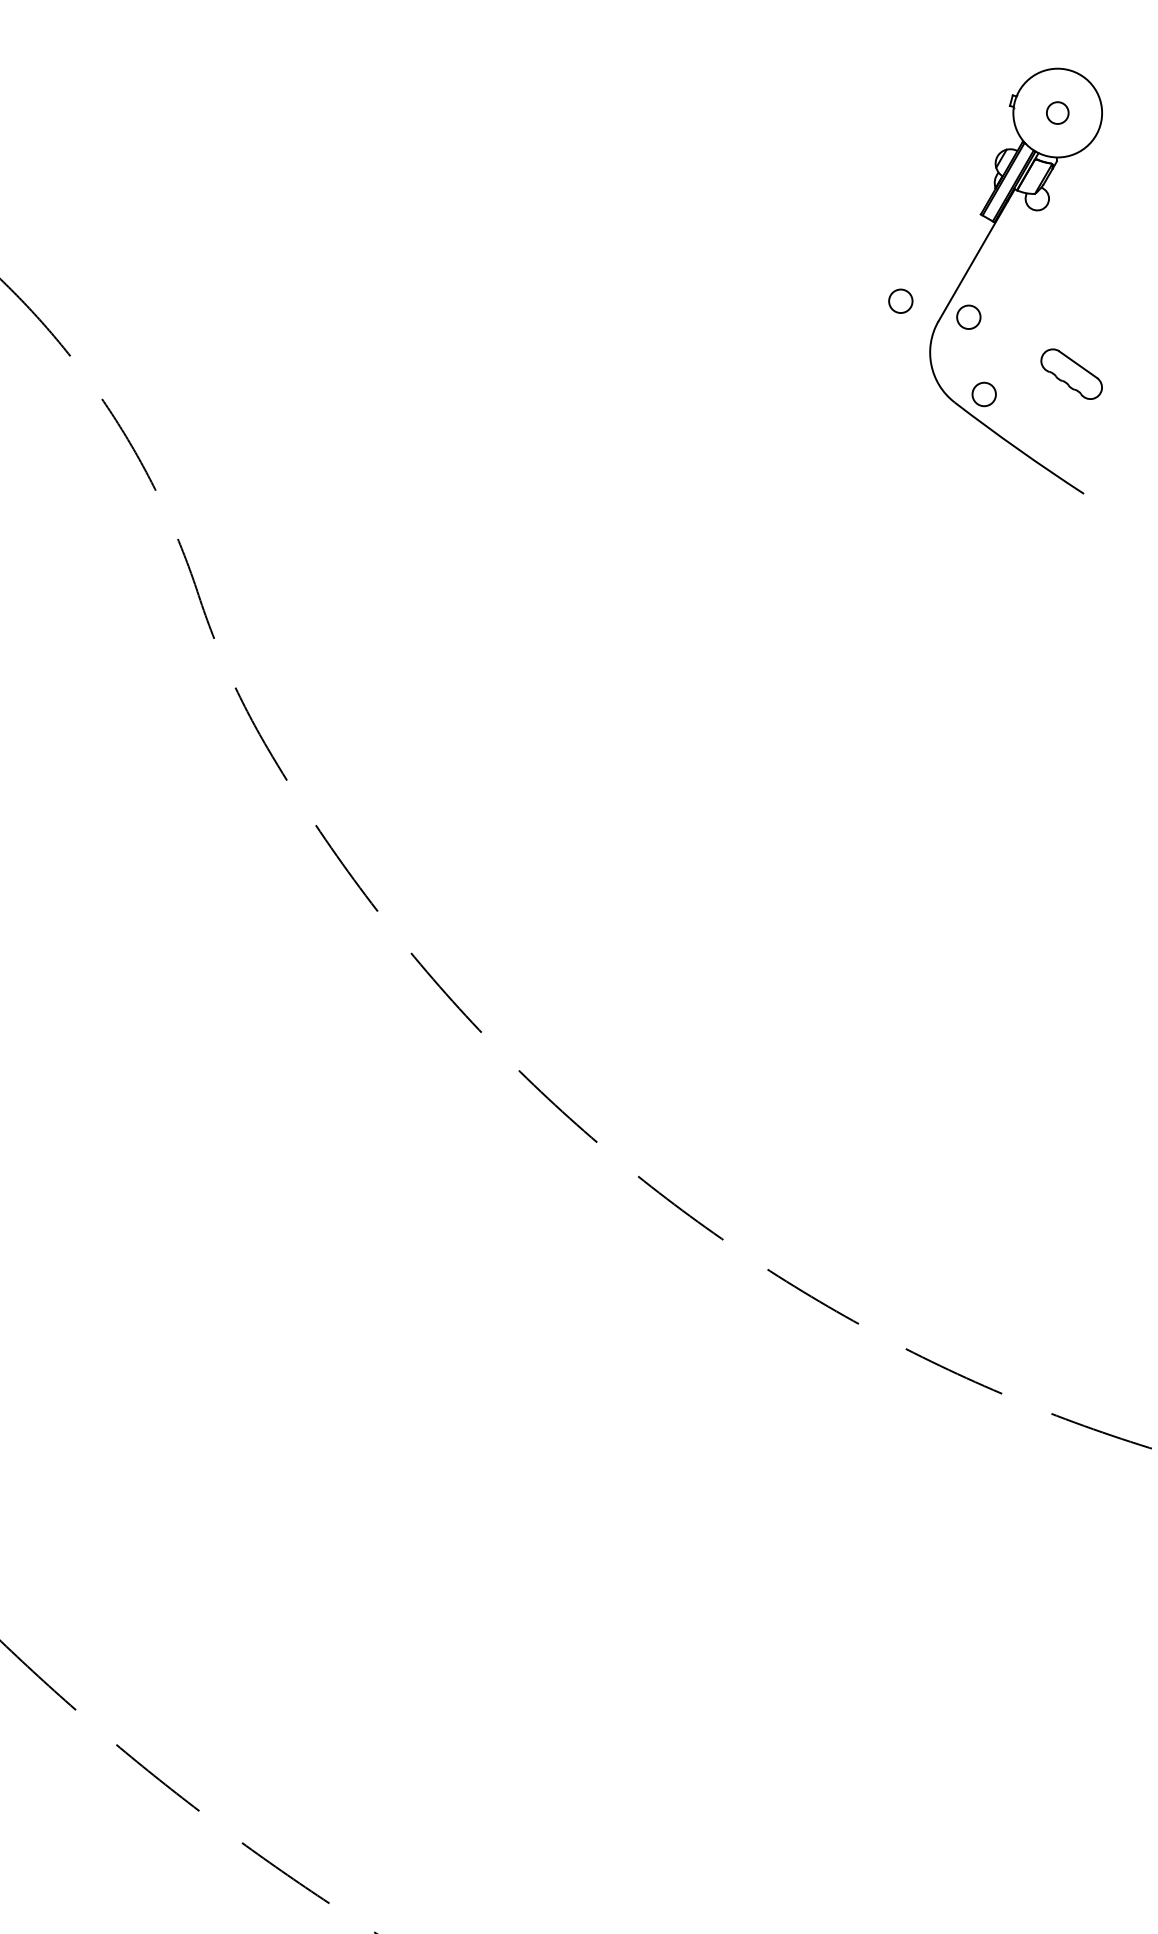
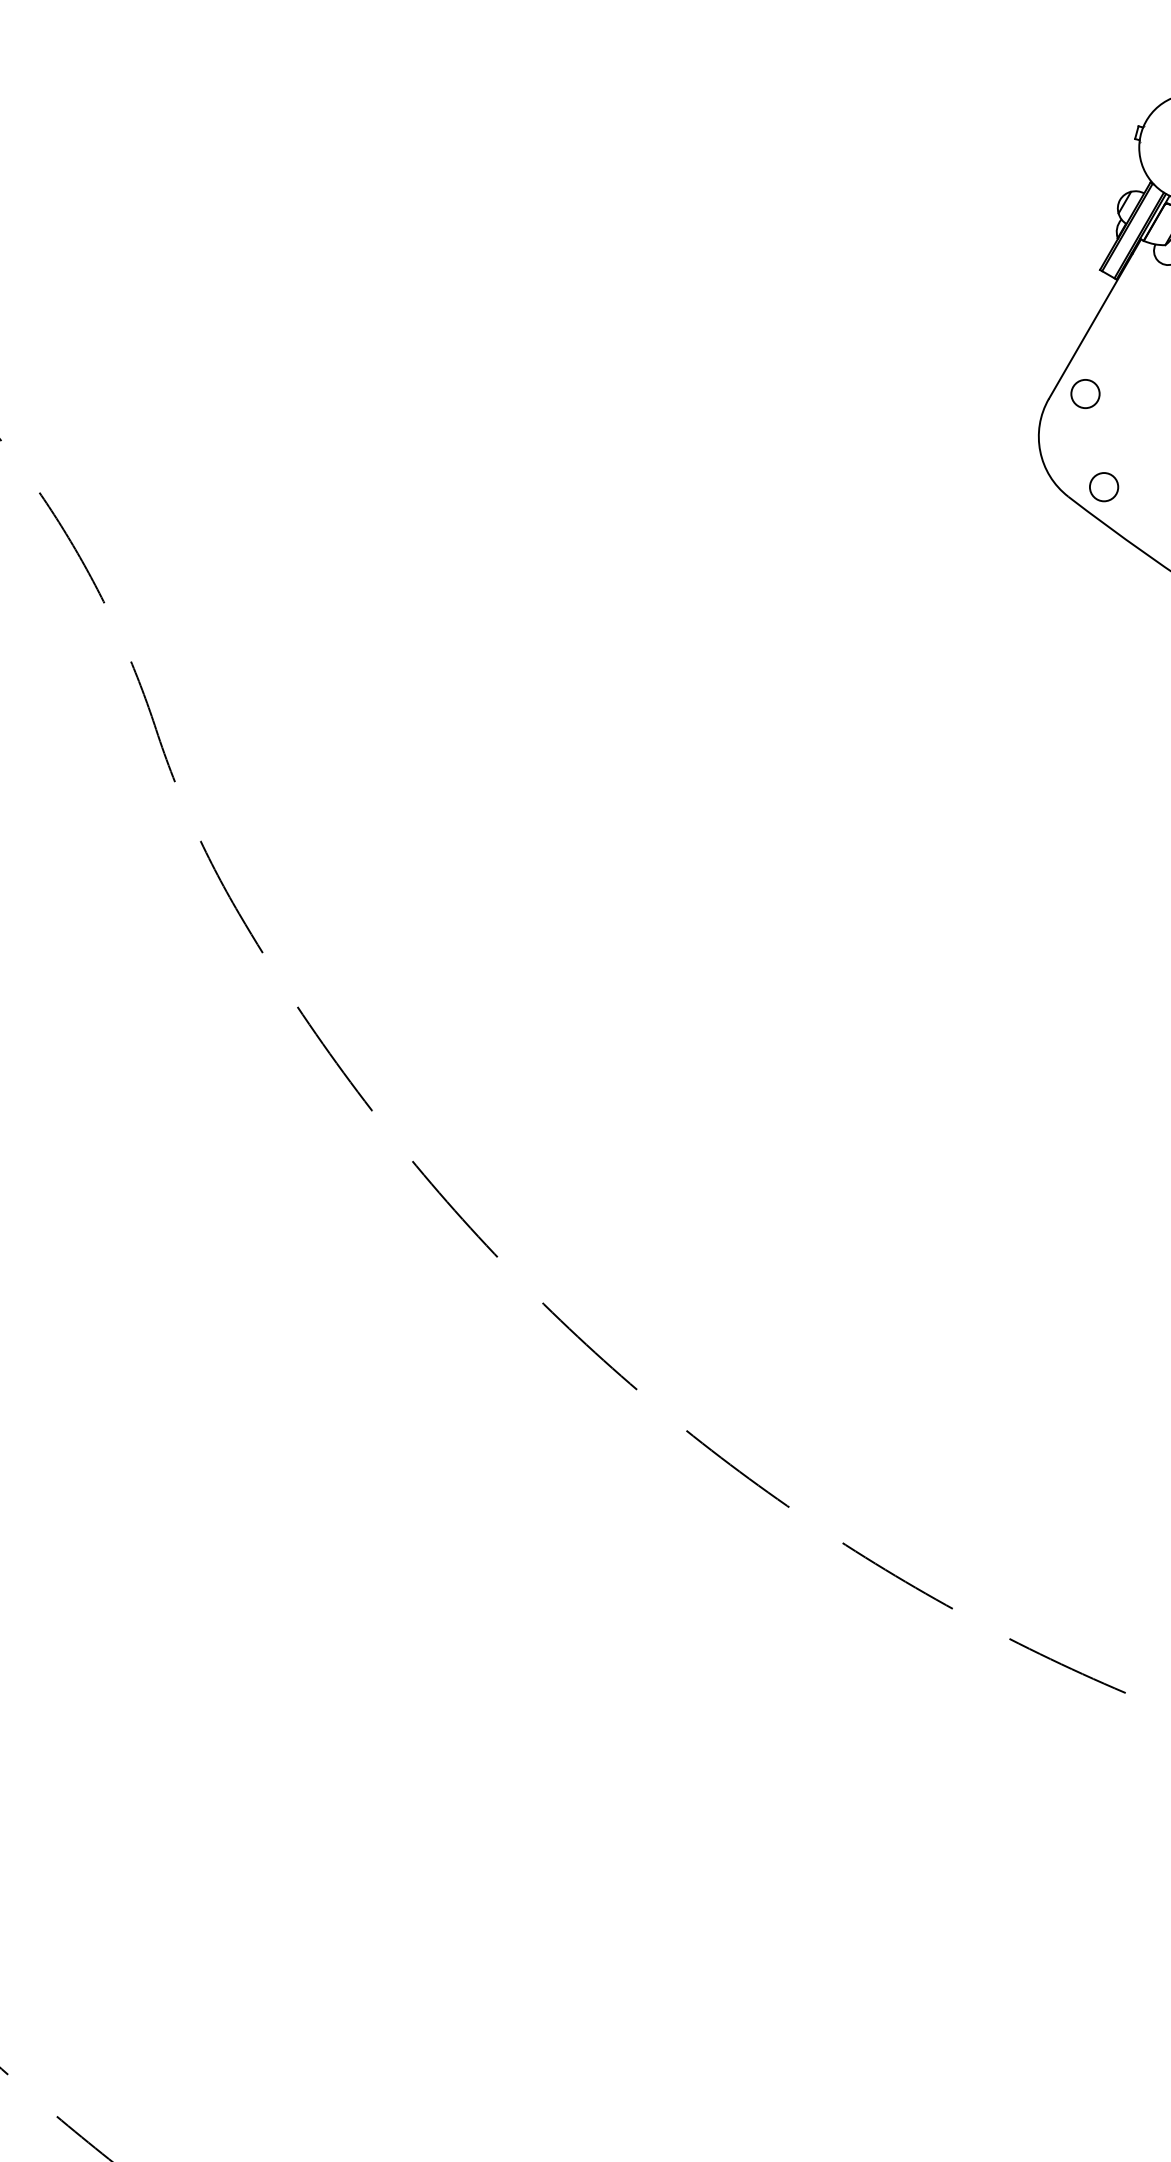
circle: (900, 300) -> (1003, 373), removed

